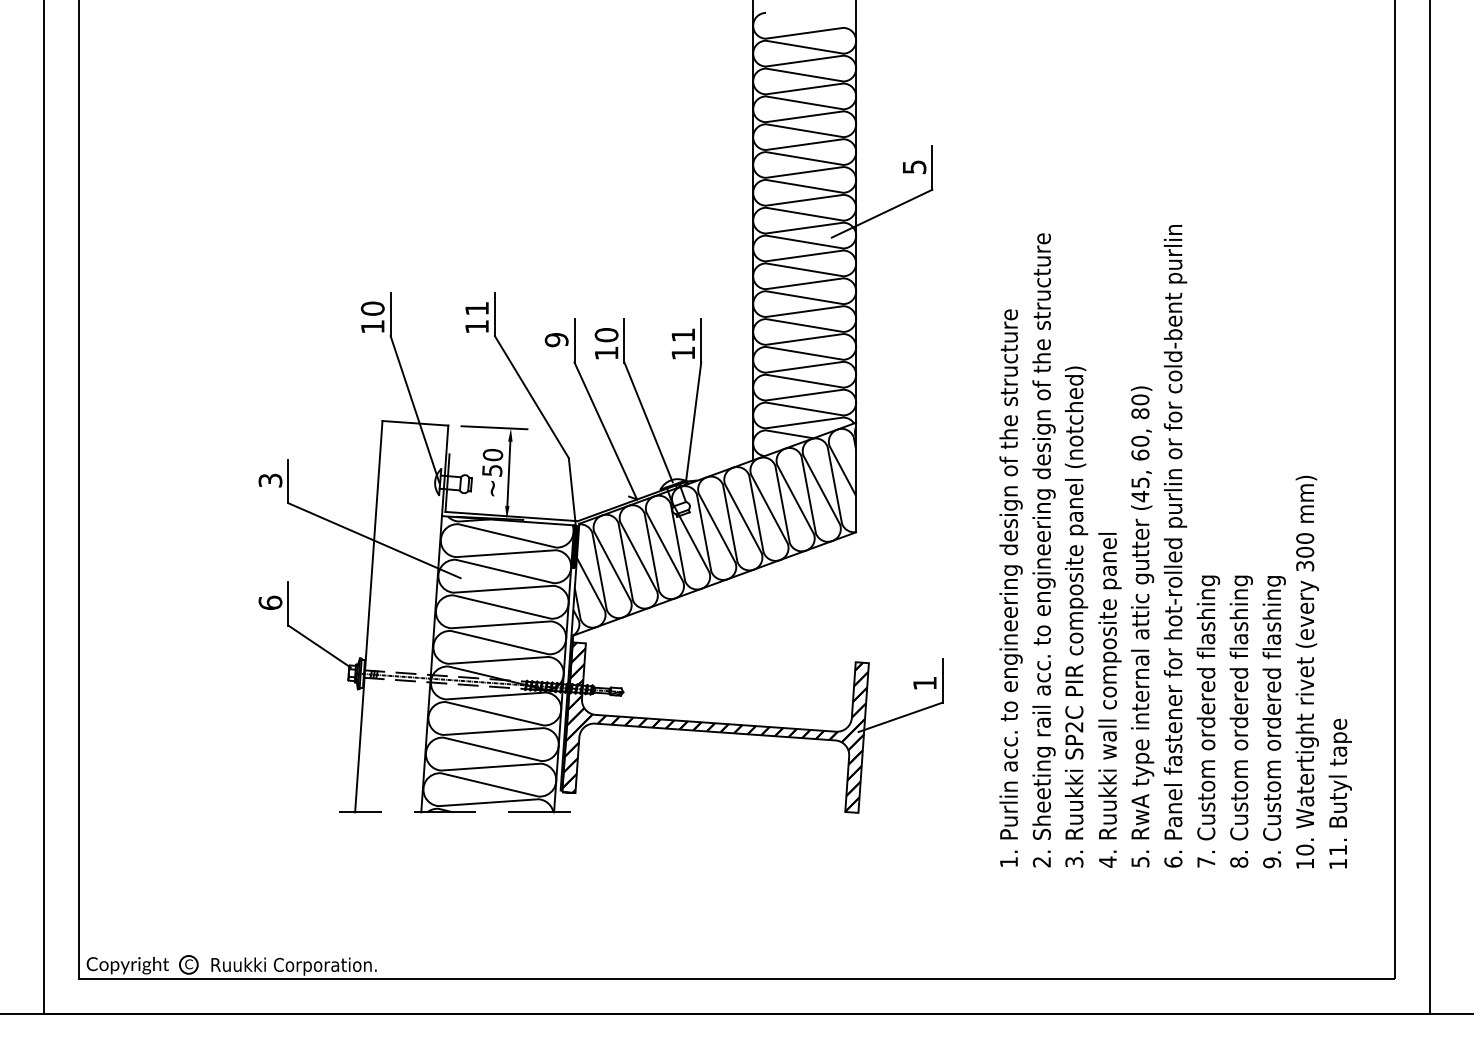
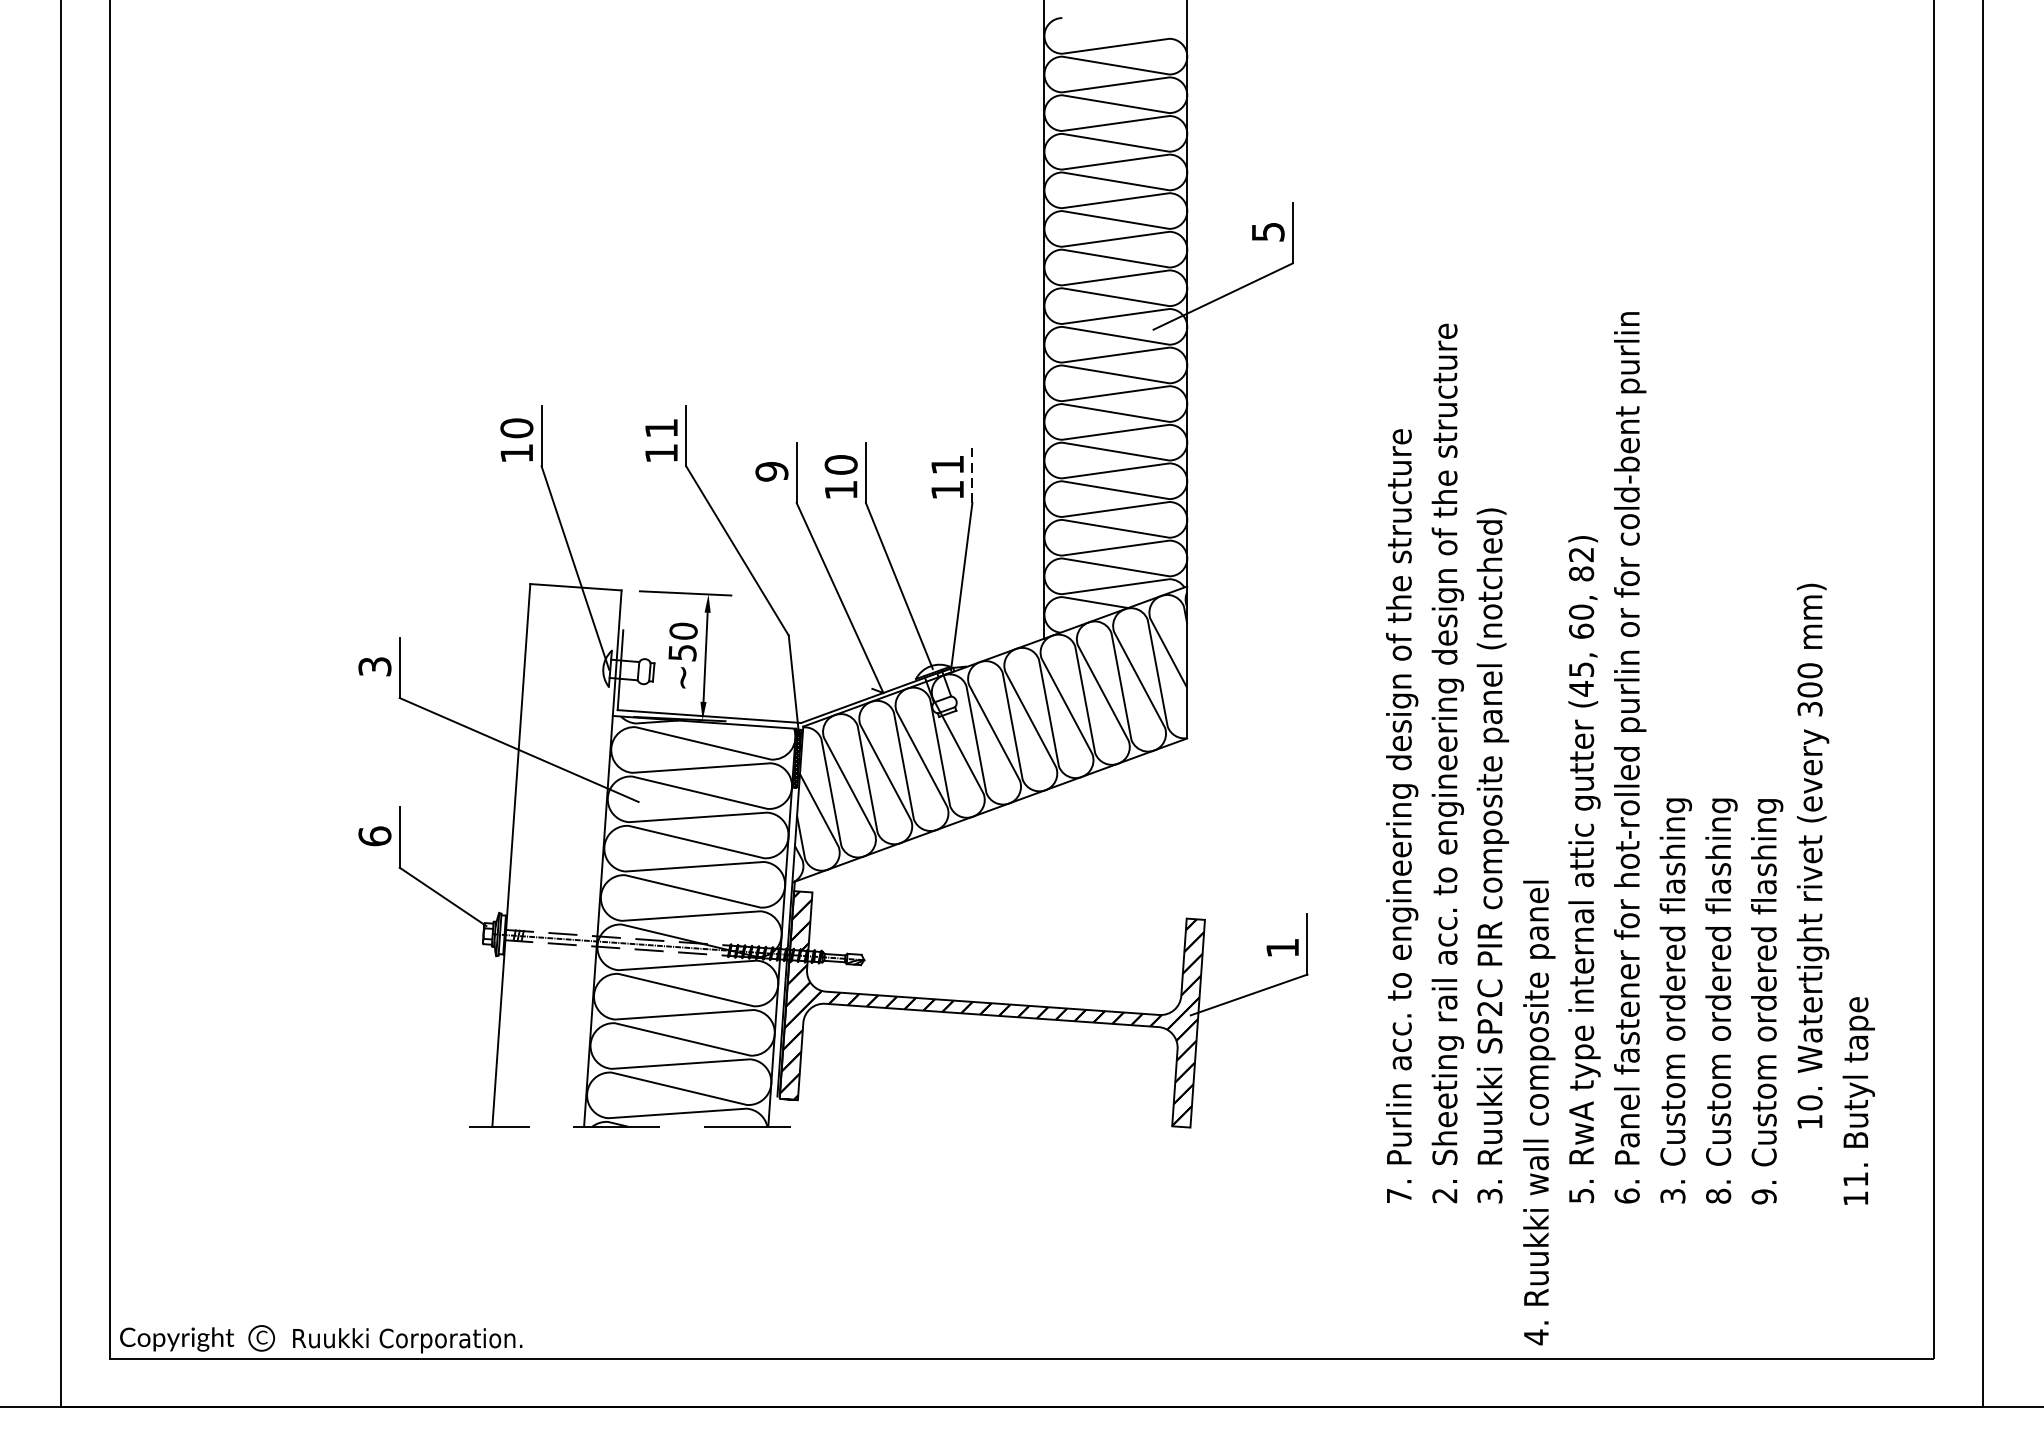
line: (701, 340) -> (972, 472), solid -> dashed
text: (1140, 399) -> (1581, 554), 80) -> 82)
text: (1306, 671) -> (1811, 855), moved
text: (1109, 700) -> (1538, 1113), moved
text: (1008, 862) -> (1398, 1196), 1. -> 7.
text: (1206, 862) -> (1673, 1196), 7. -> 3.

